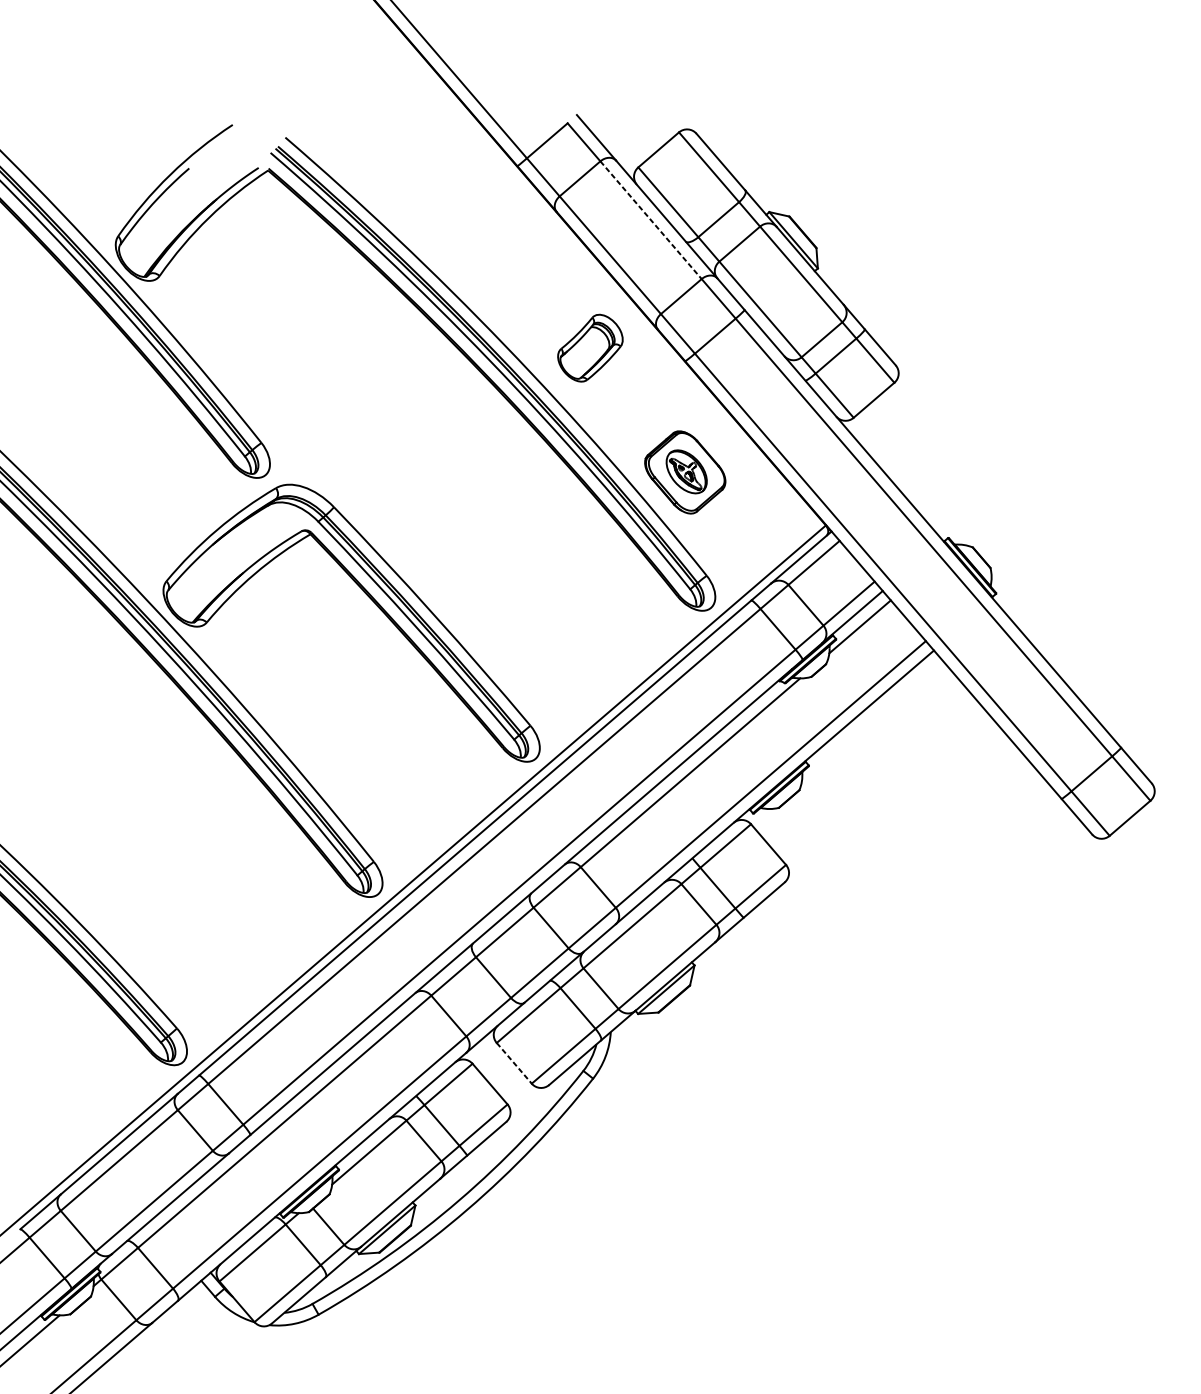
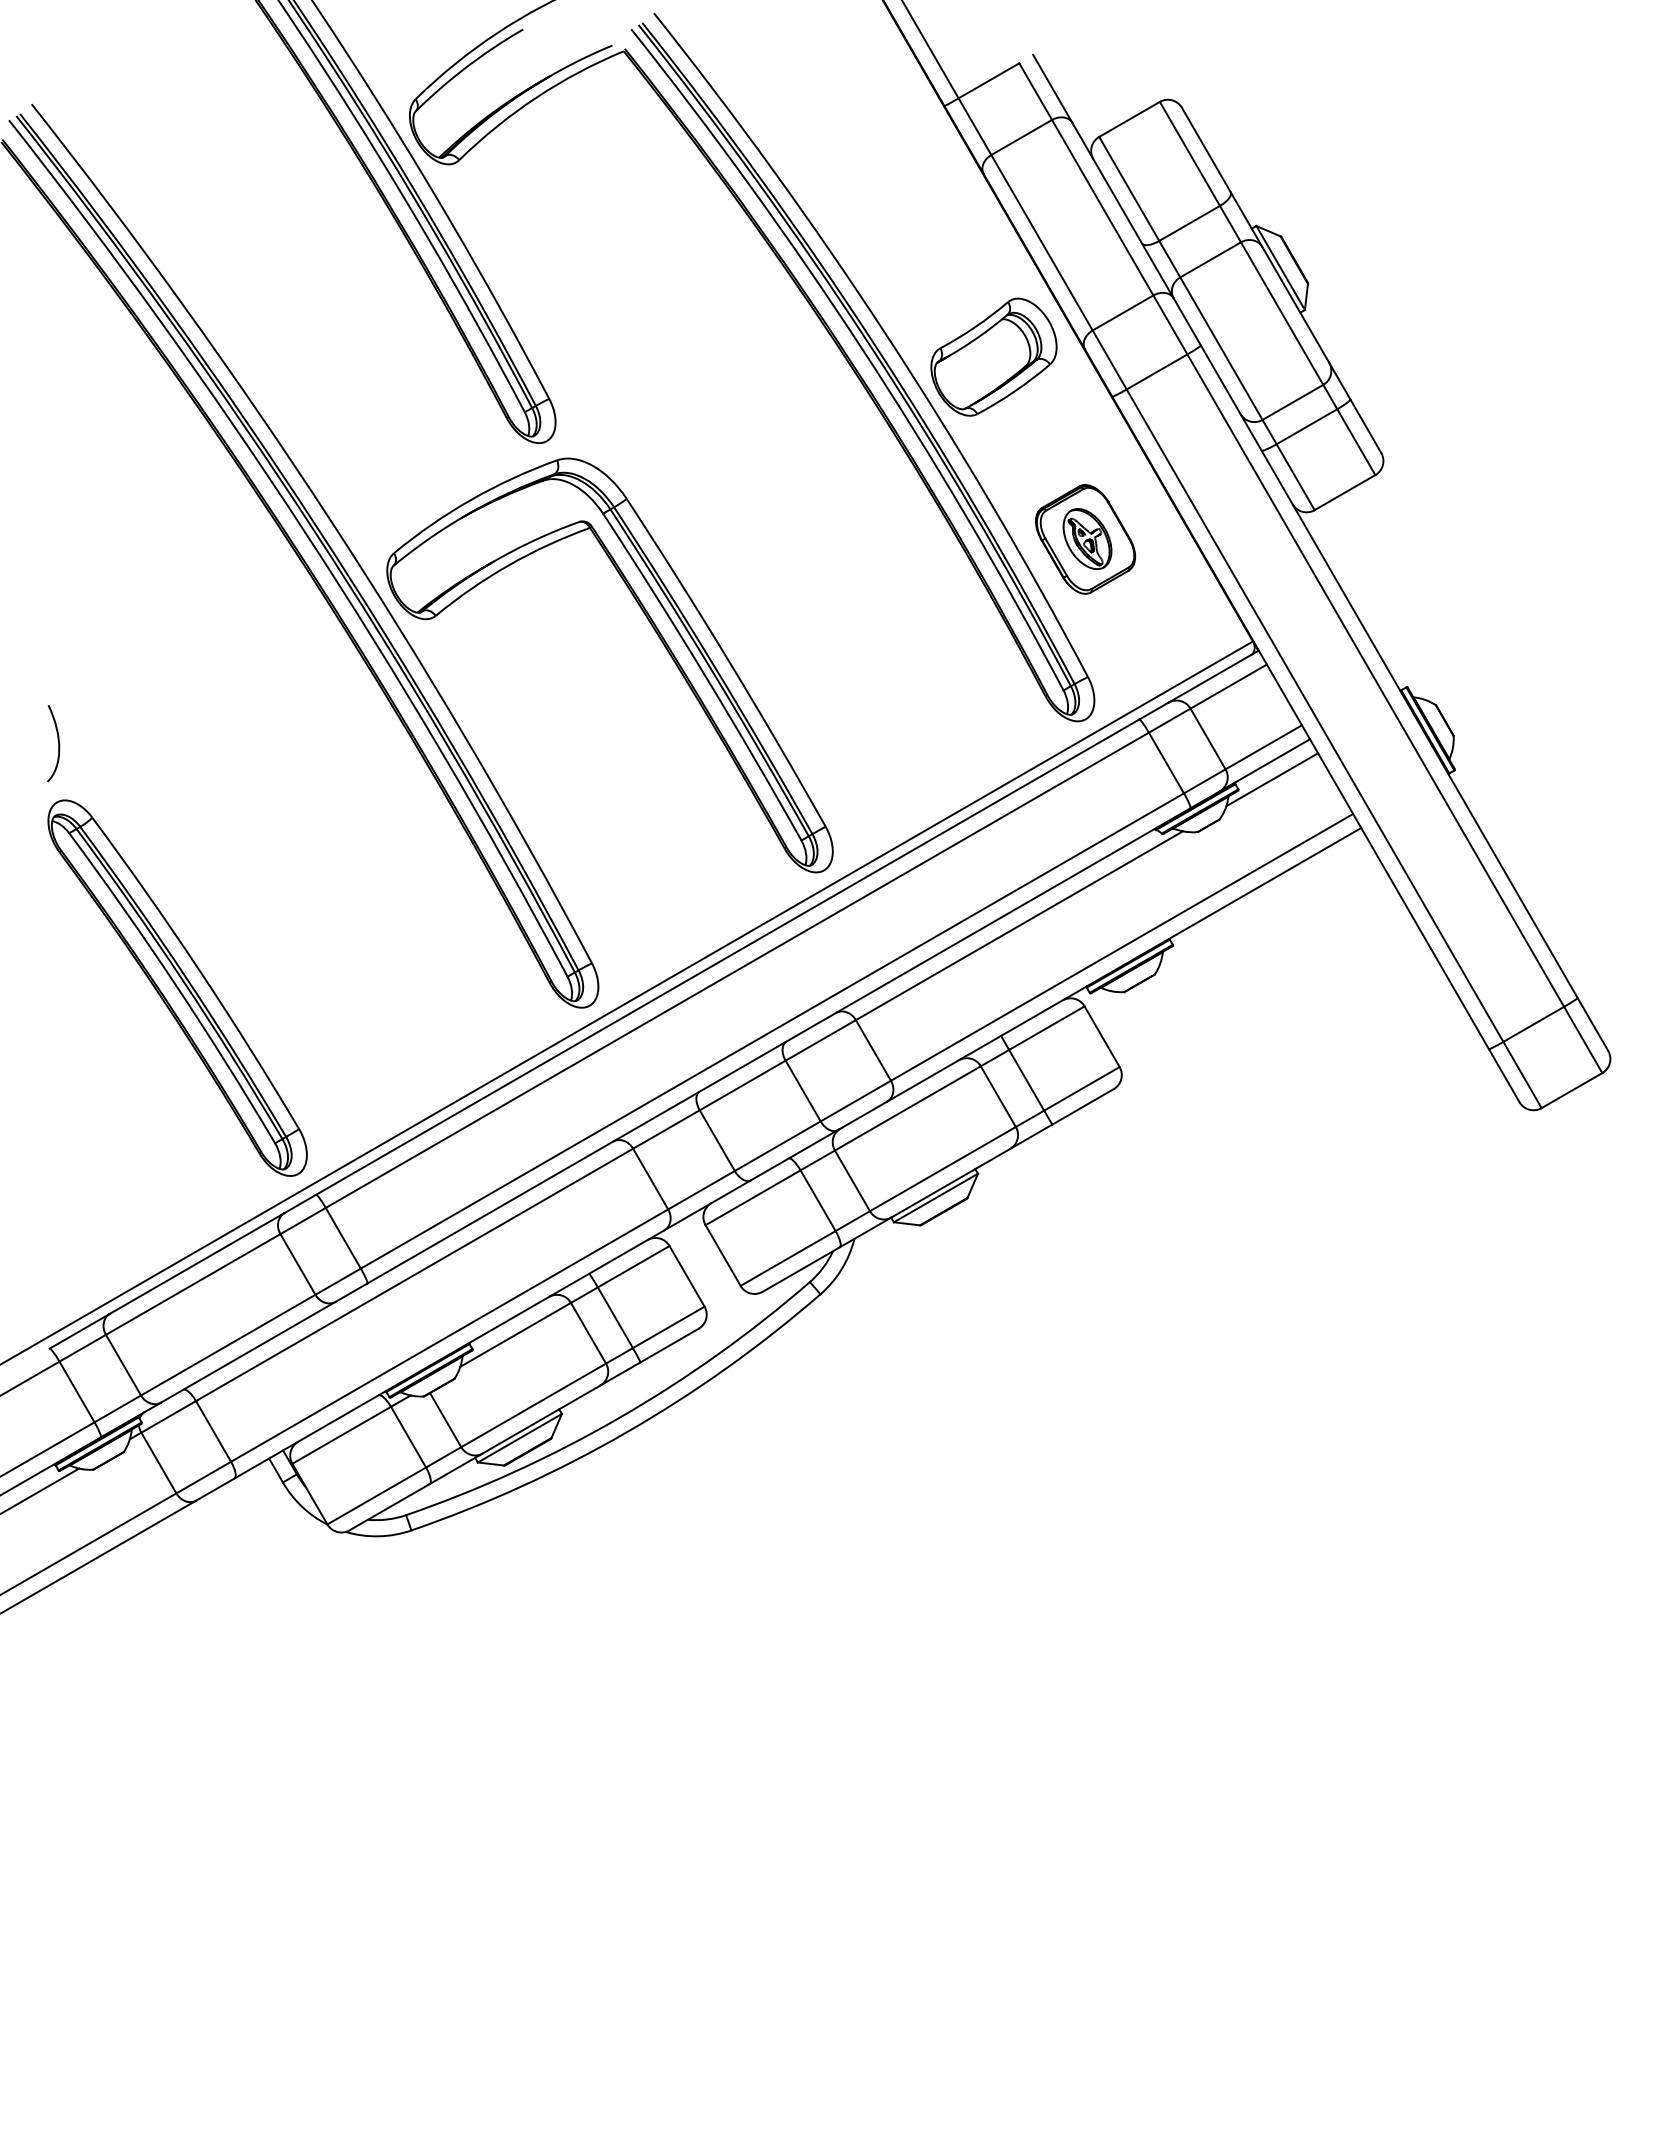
line: (650, 220) -> (1102, 208), dashed -> solid
part: (589, 347) -> (993, 356), size x1.43
line: (514, 1063) -> (723, 1255), dashed -> solid

